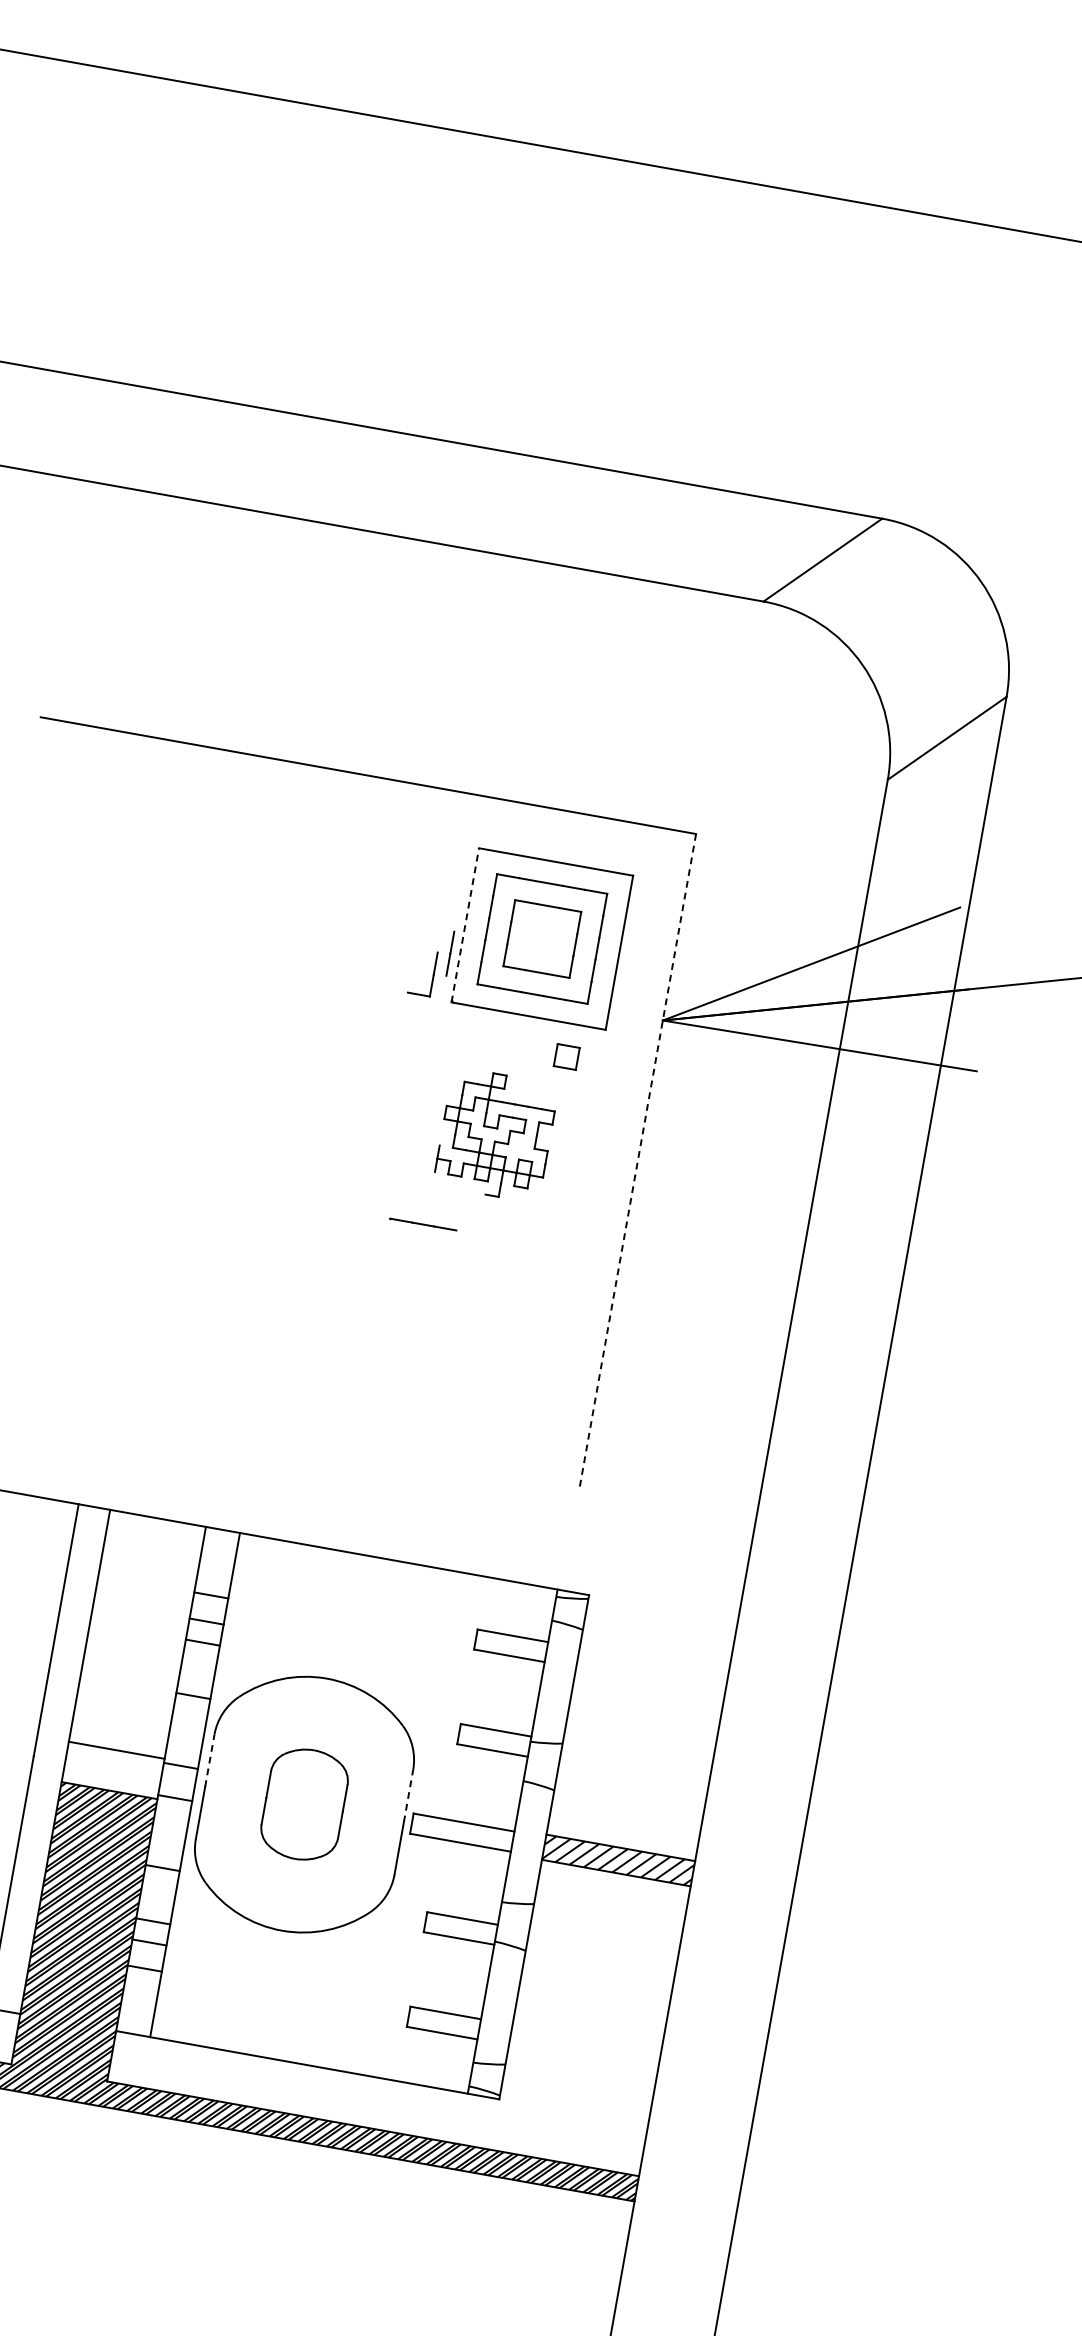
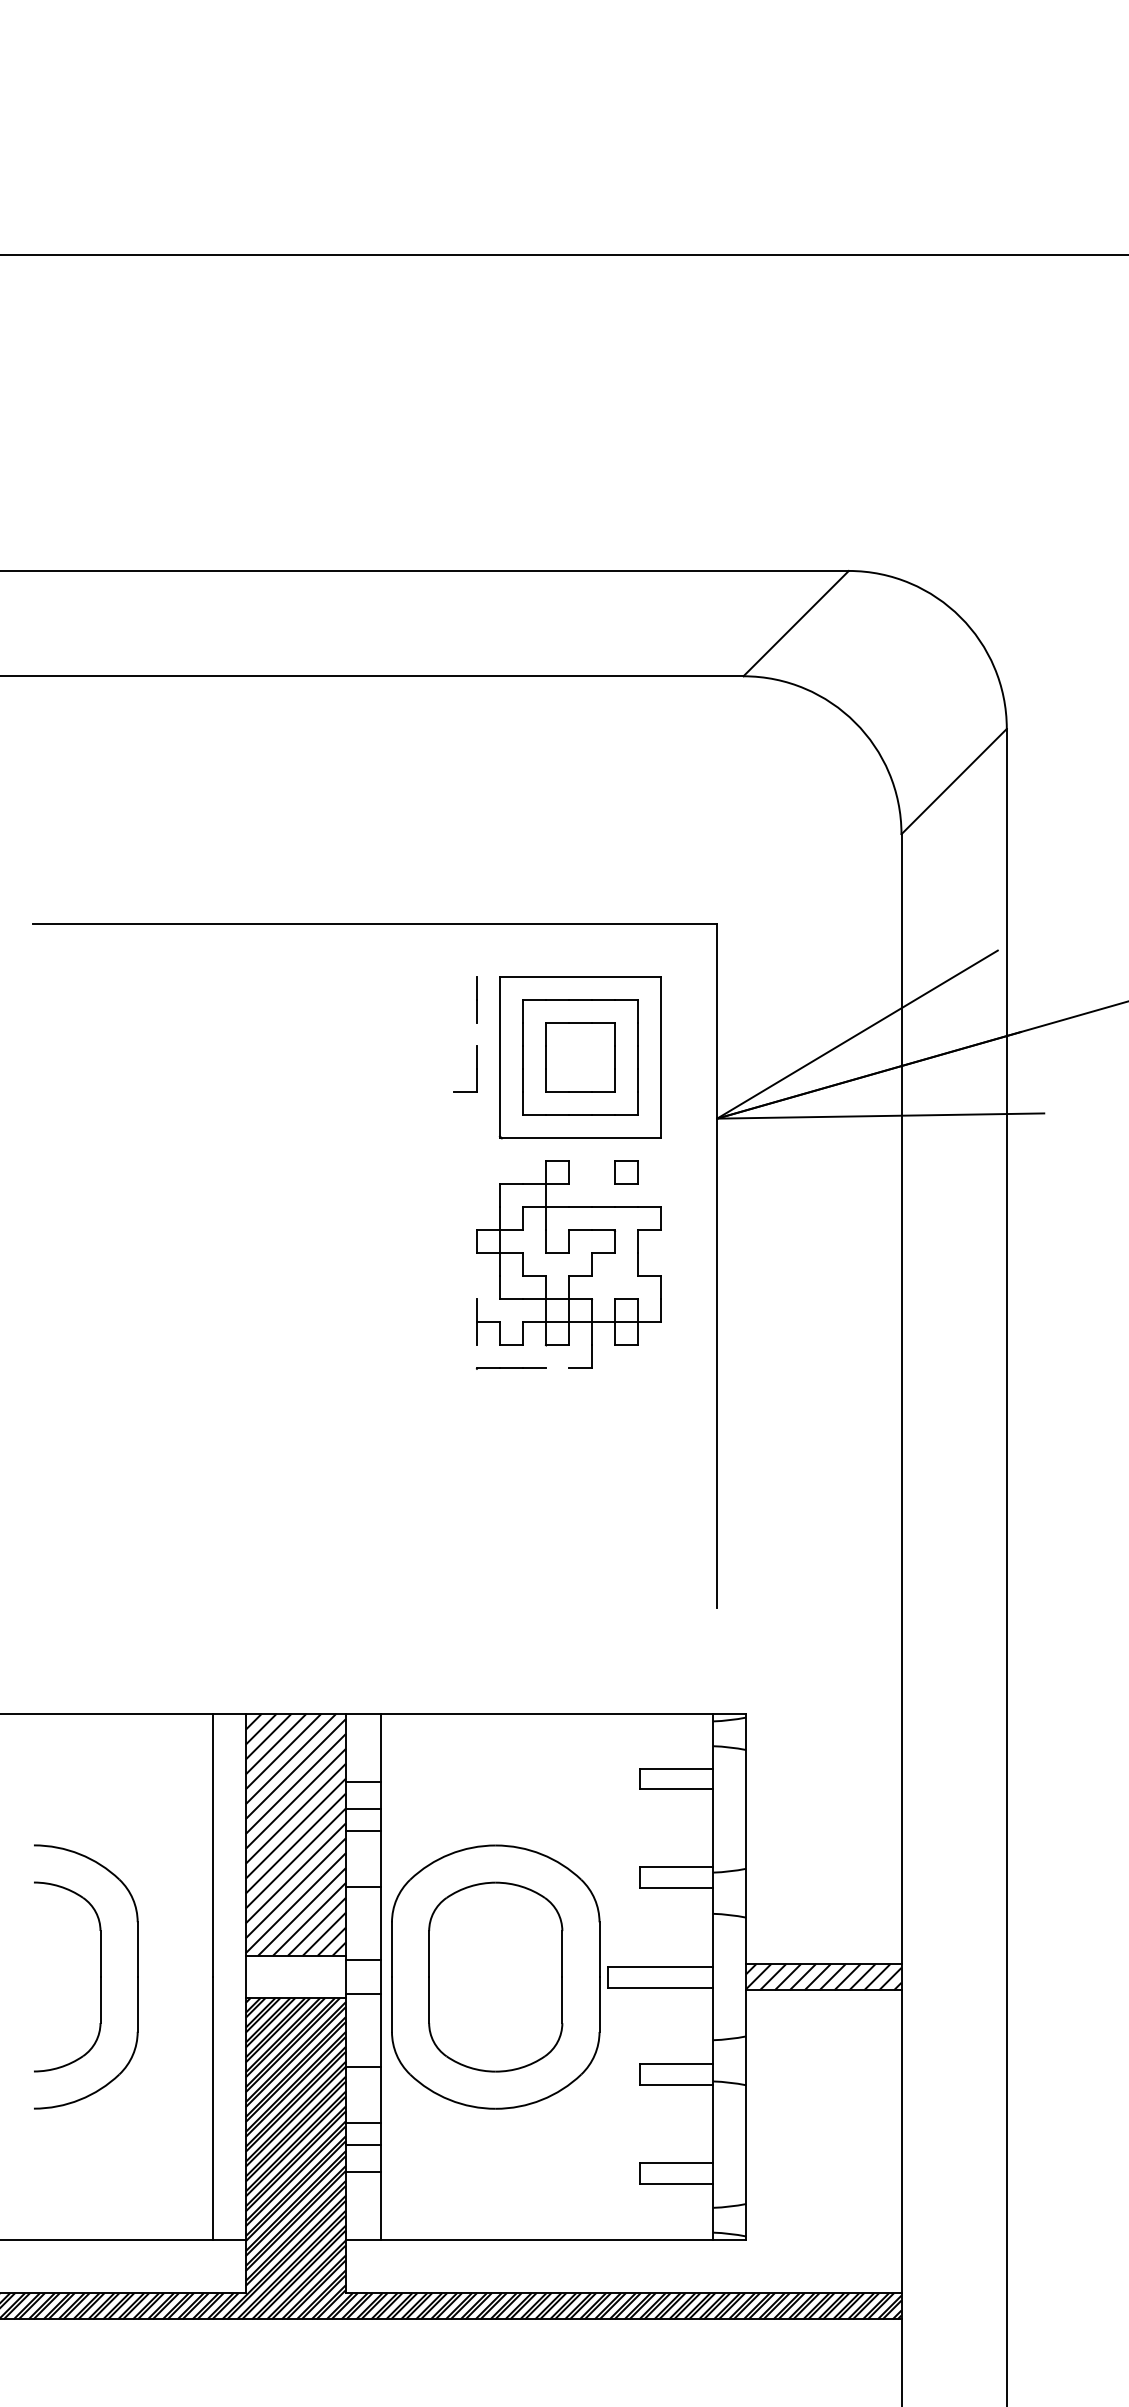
line: (464, 924) -> (499, 1057), dashed -> solid
line: (450, 952) -> (476, 999), moved
part: (433, 973) -> (476, 1068), moved
part: (495, 1134) -> (568, 1264), size x1.67
line: (637, 1162) -> (717, 1266), dashed -> solid
hatch: (137, 1633) -> (295, 1834), added
line: (209, 1760) -> (391, 1949), dashed -> solid
line: (408, 1795) -> (599, 1949), dashed -> solid
part: (304, 1803) -> (495, 1976), size x1.67

